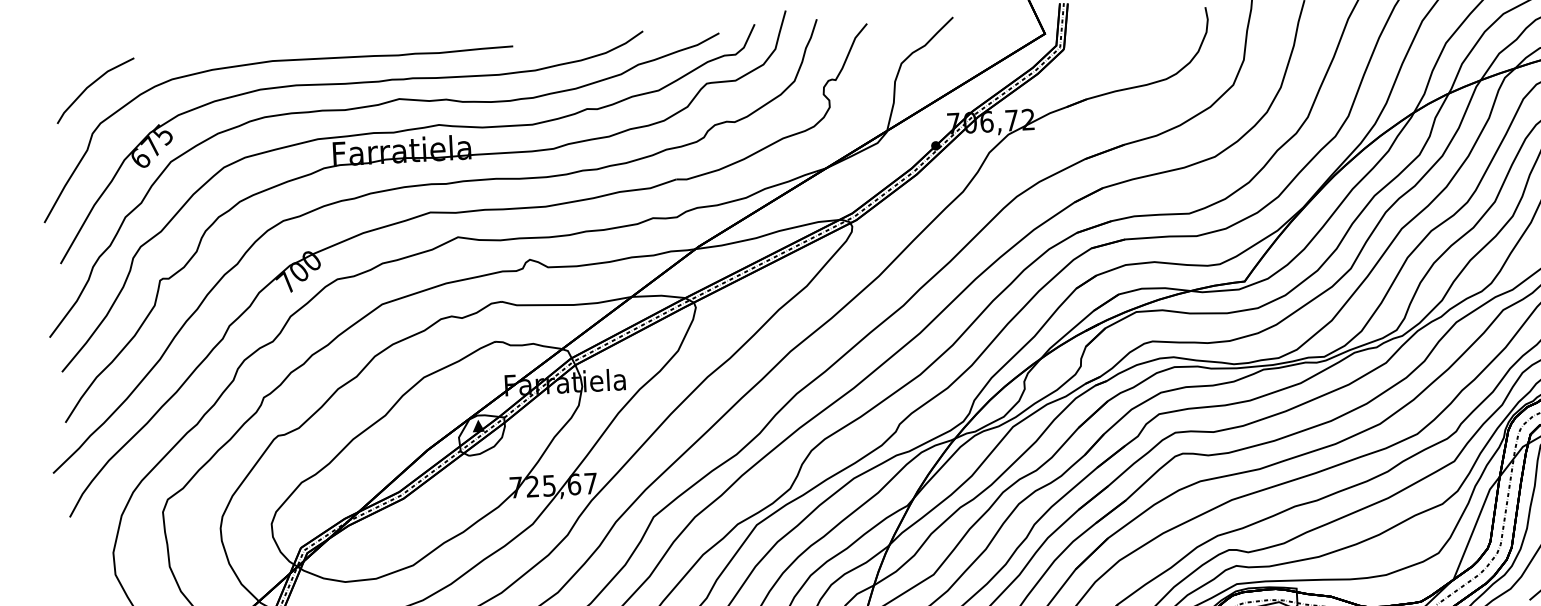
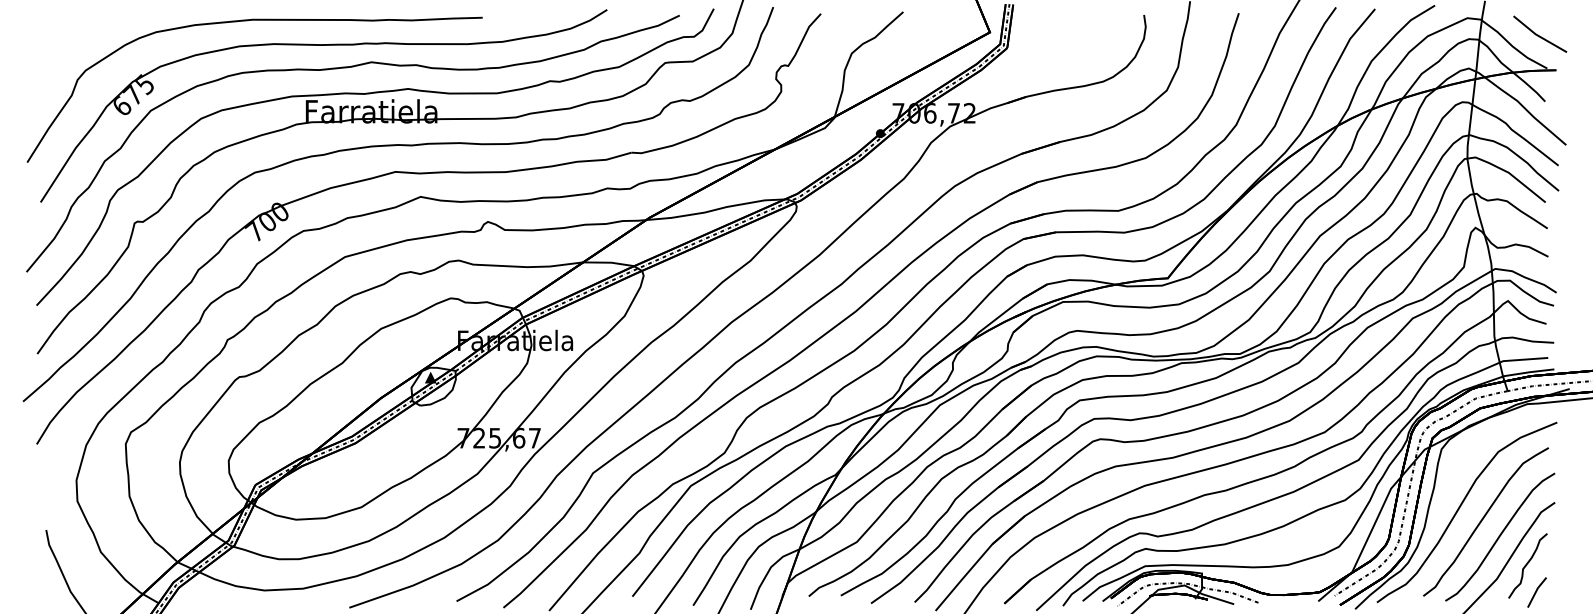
line: (91, 86) -> (78, 34), removed

